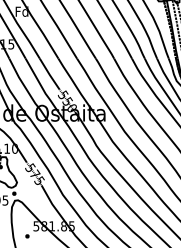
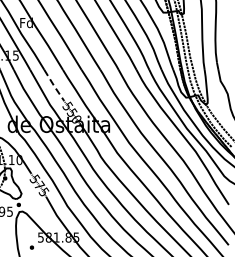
line: (49, 75) -> (54, 86), solid -> dashed

